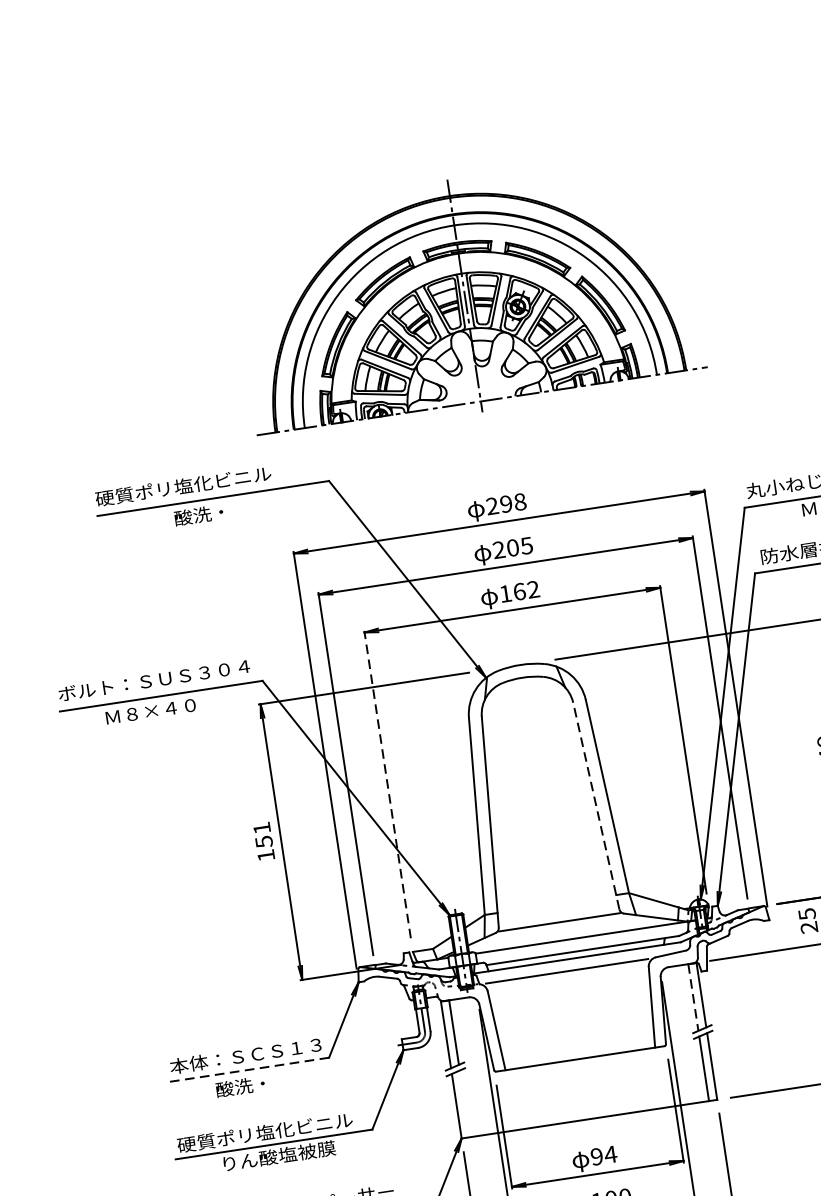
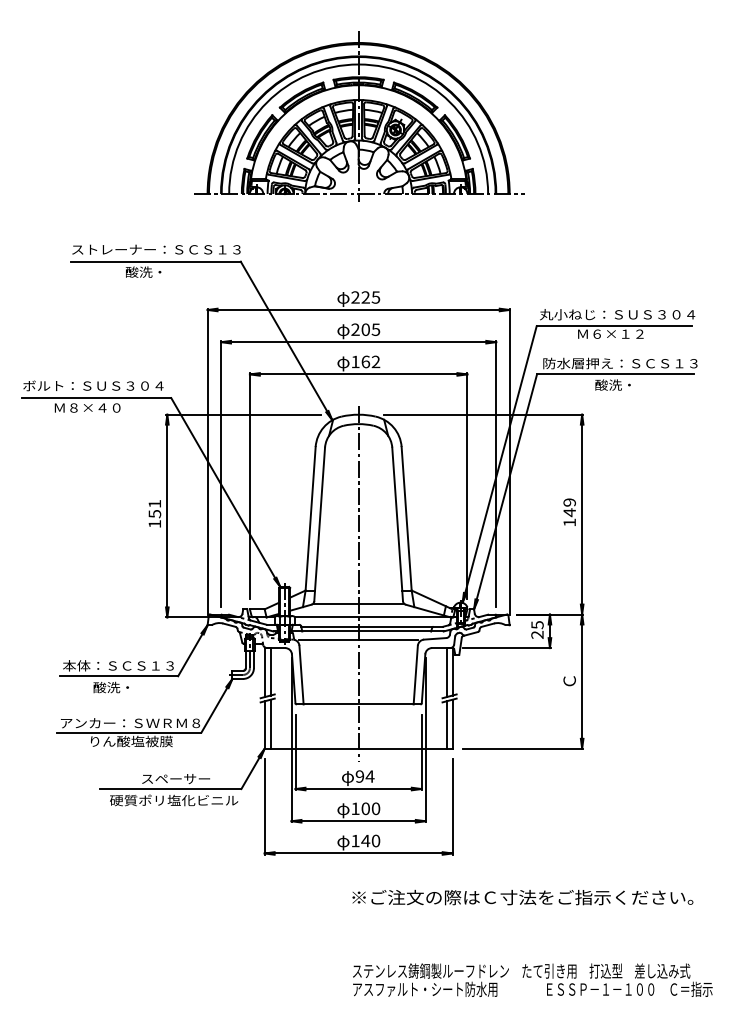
part: (466, 295) -> (359, 116), moved
text: (210, 482) -> (155, 249), 硬質ポリ塩化ビニル -> ストレーナー：ＳＣＳ１３
text: (512, 503) -> (370, 297), 298 -> 225
line: (386, 783) -> (249, 485), dashed -> solid
line: (596, 806) -> (397, 524), dashed -> solid
line: (555, 894) -> (358, 583), added
line: (693, 997) -> (446, 672), dashed -> solid
line: (248, 1070) -> (118, 676), dashed -> solid
line: (464, 1102) -> (270, 723), added
text: (272, 1130) -> (129, 722), 硬質ポリ塩化ビニル -> アンカー：ＳＷＲＭ８

